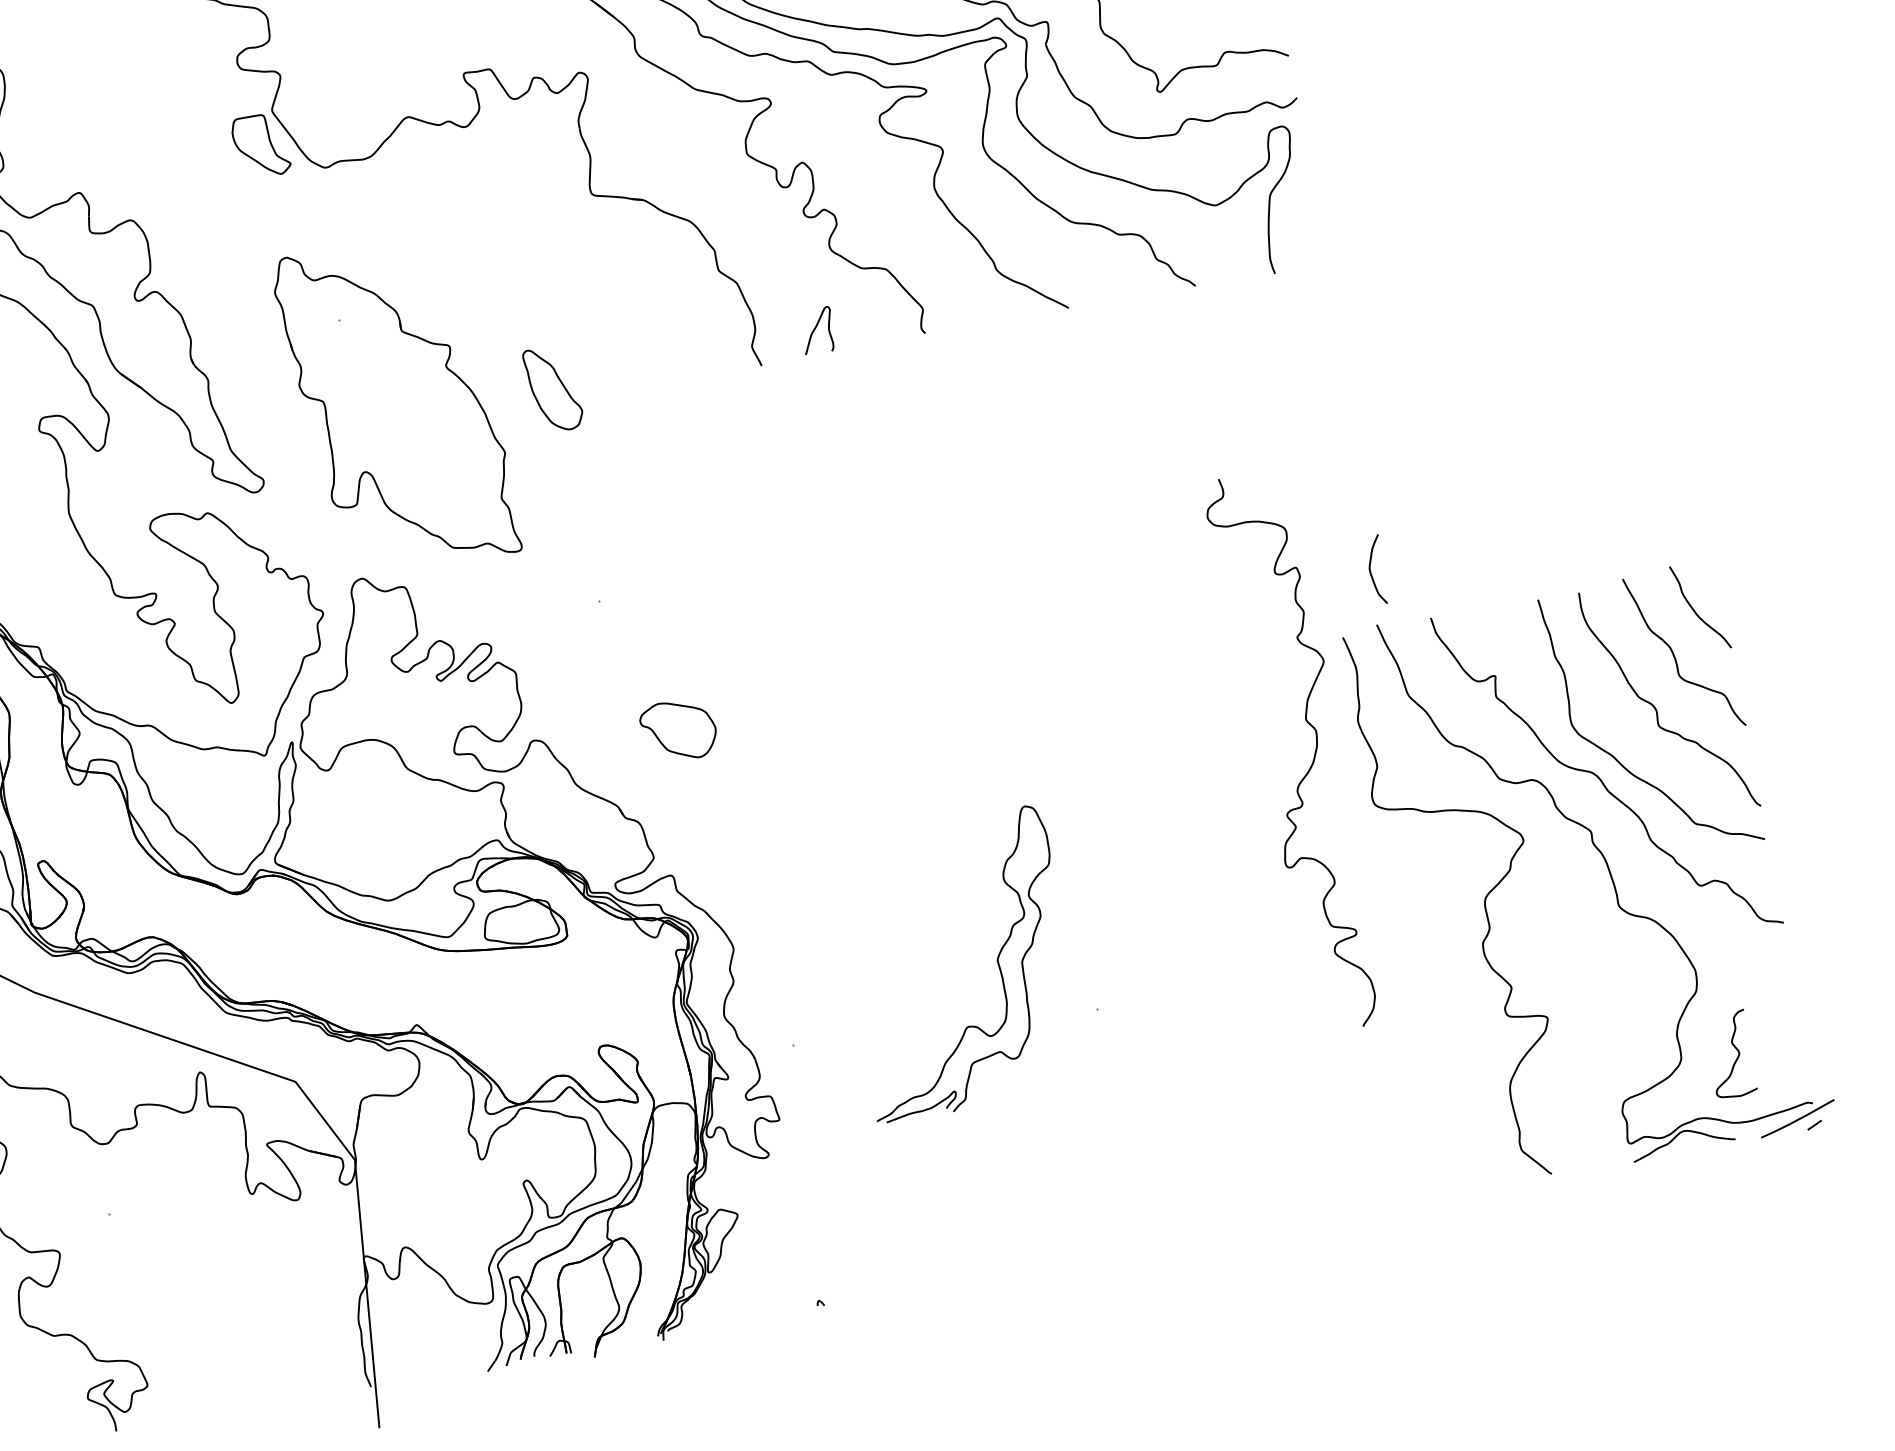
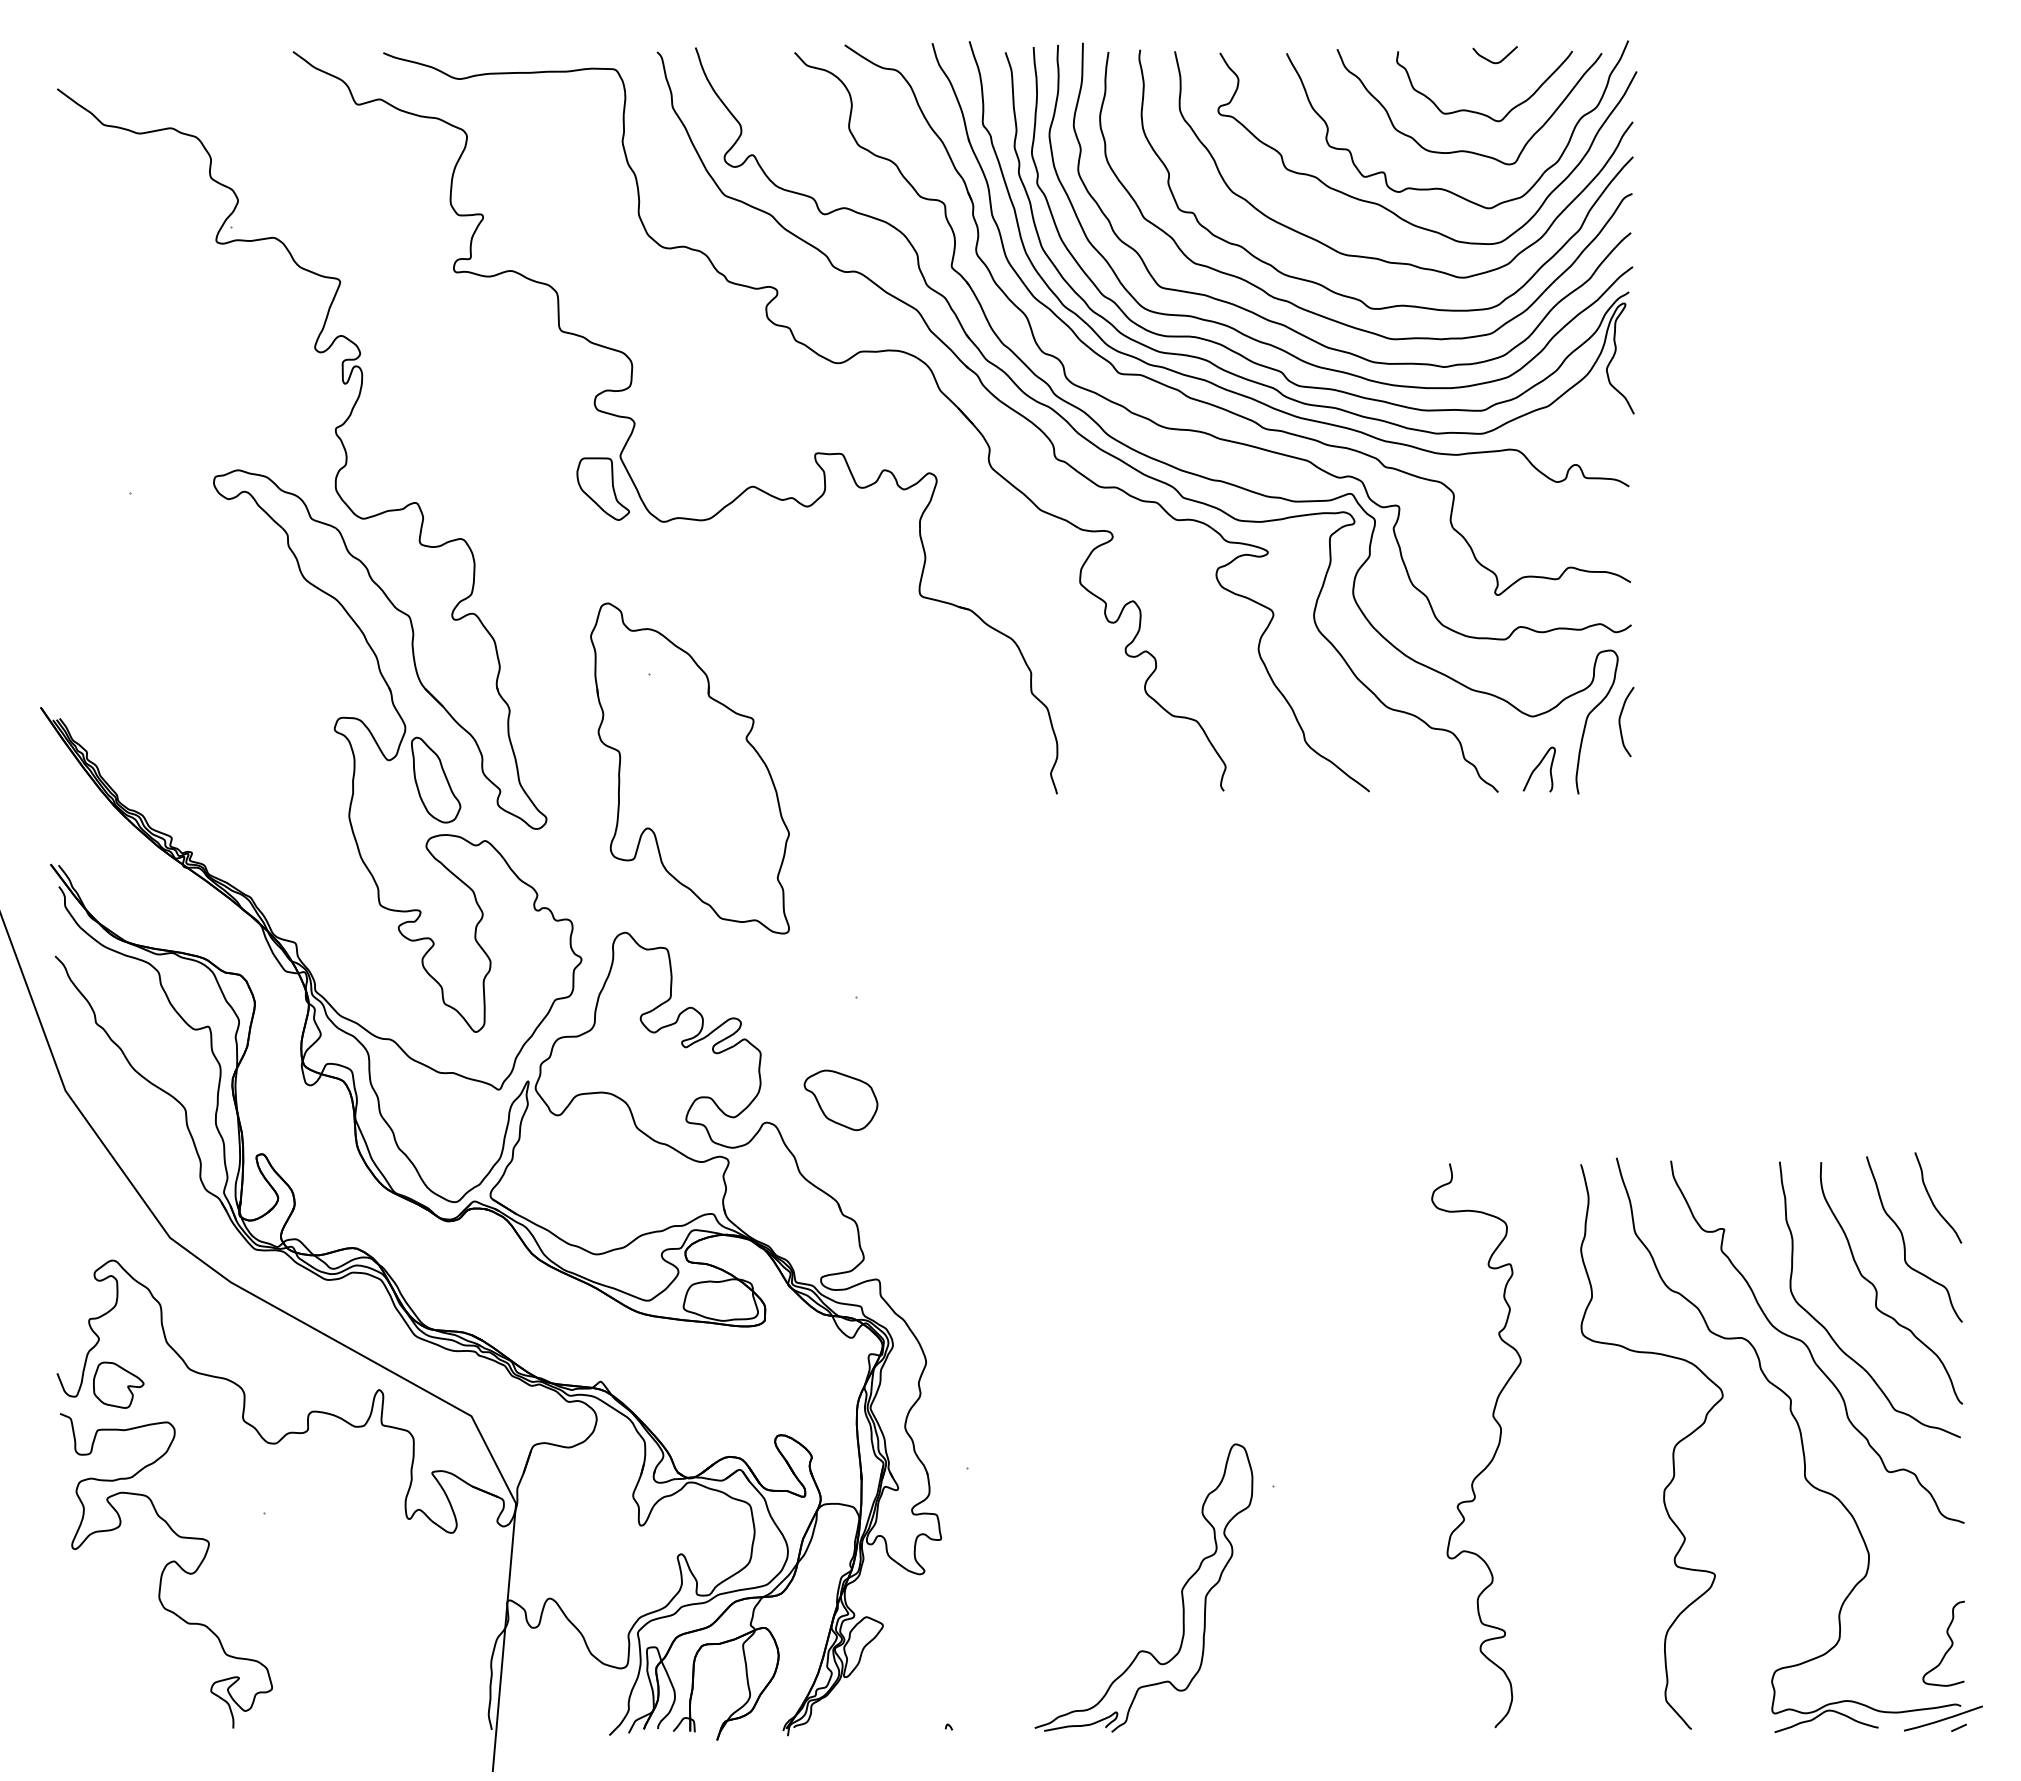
curve: (814, 331) -> (1536, 769), moved
part: (553, 388) -> (436, 779), moved
curve: (1370, 570) -> (1620, 721), moved
part: (678, 730) -> (840, 1100), moved
curve: (1313, 757) -> (1493, 1454), moved
part: (996, 958) -> (1181, 1588), moved
curve: (1736, 1058) -> (1948, 1648), moved

